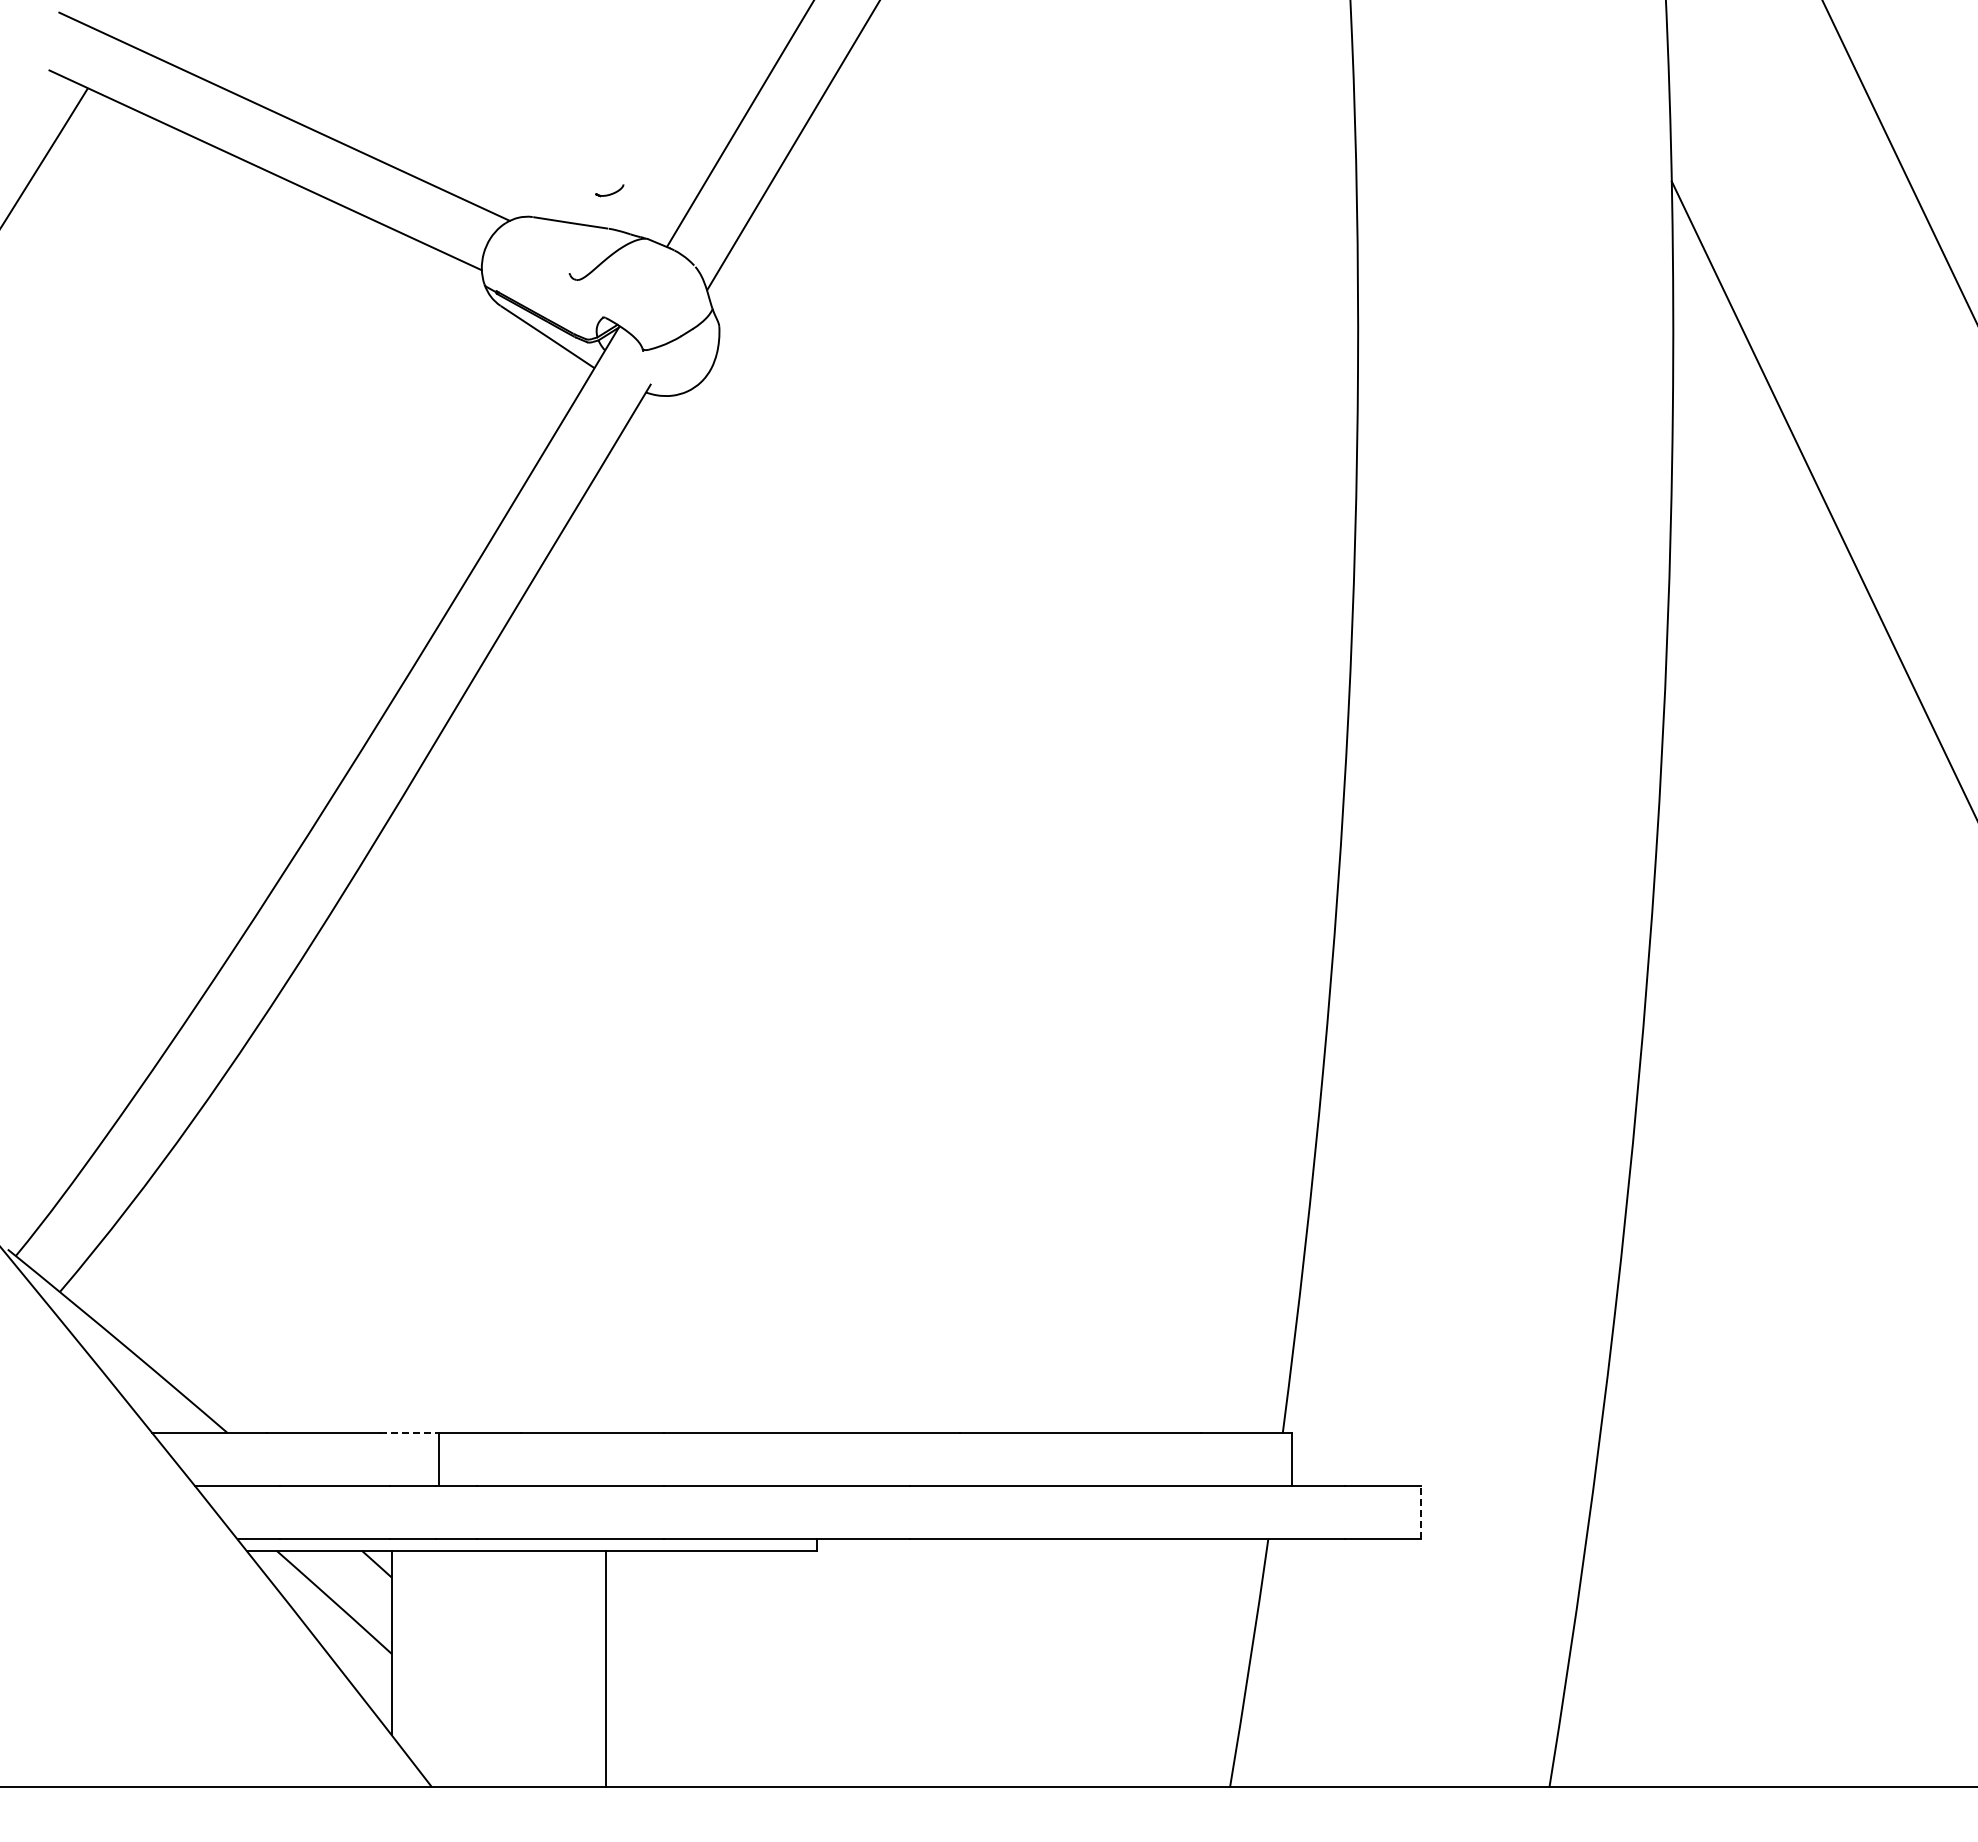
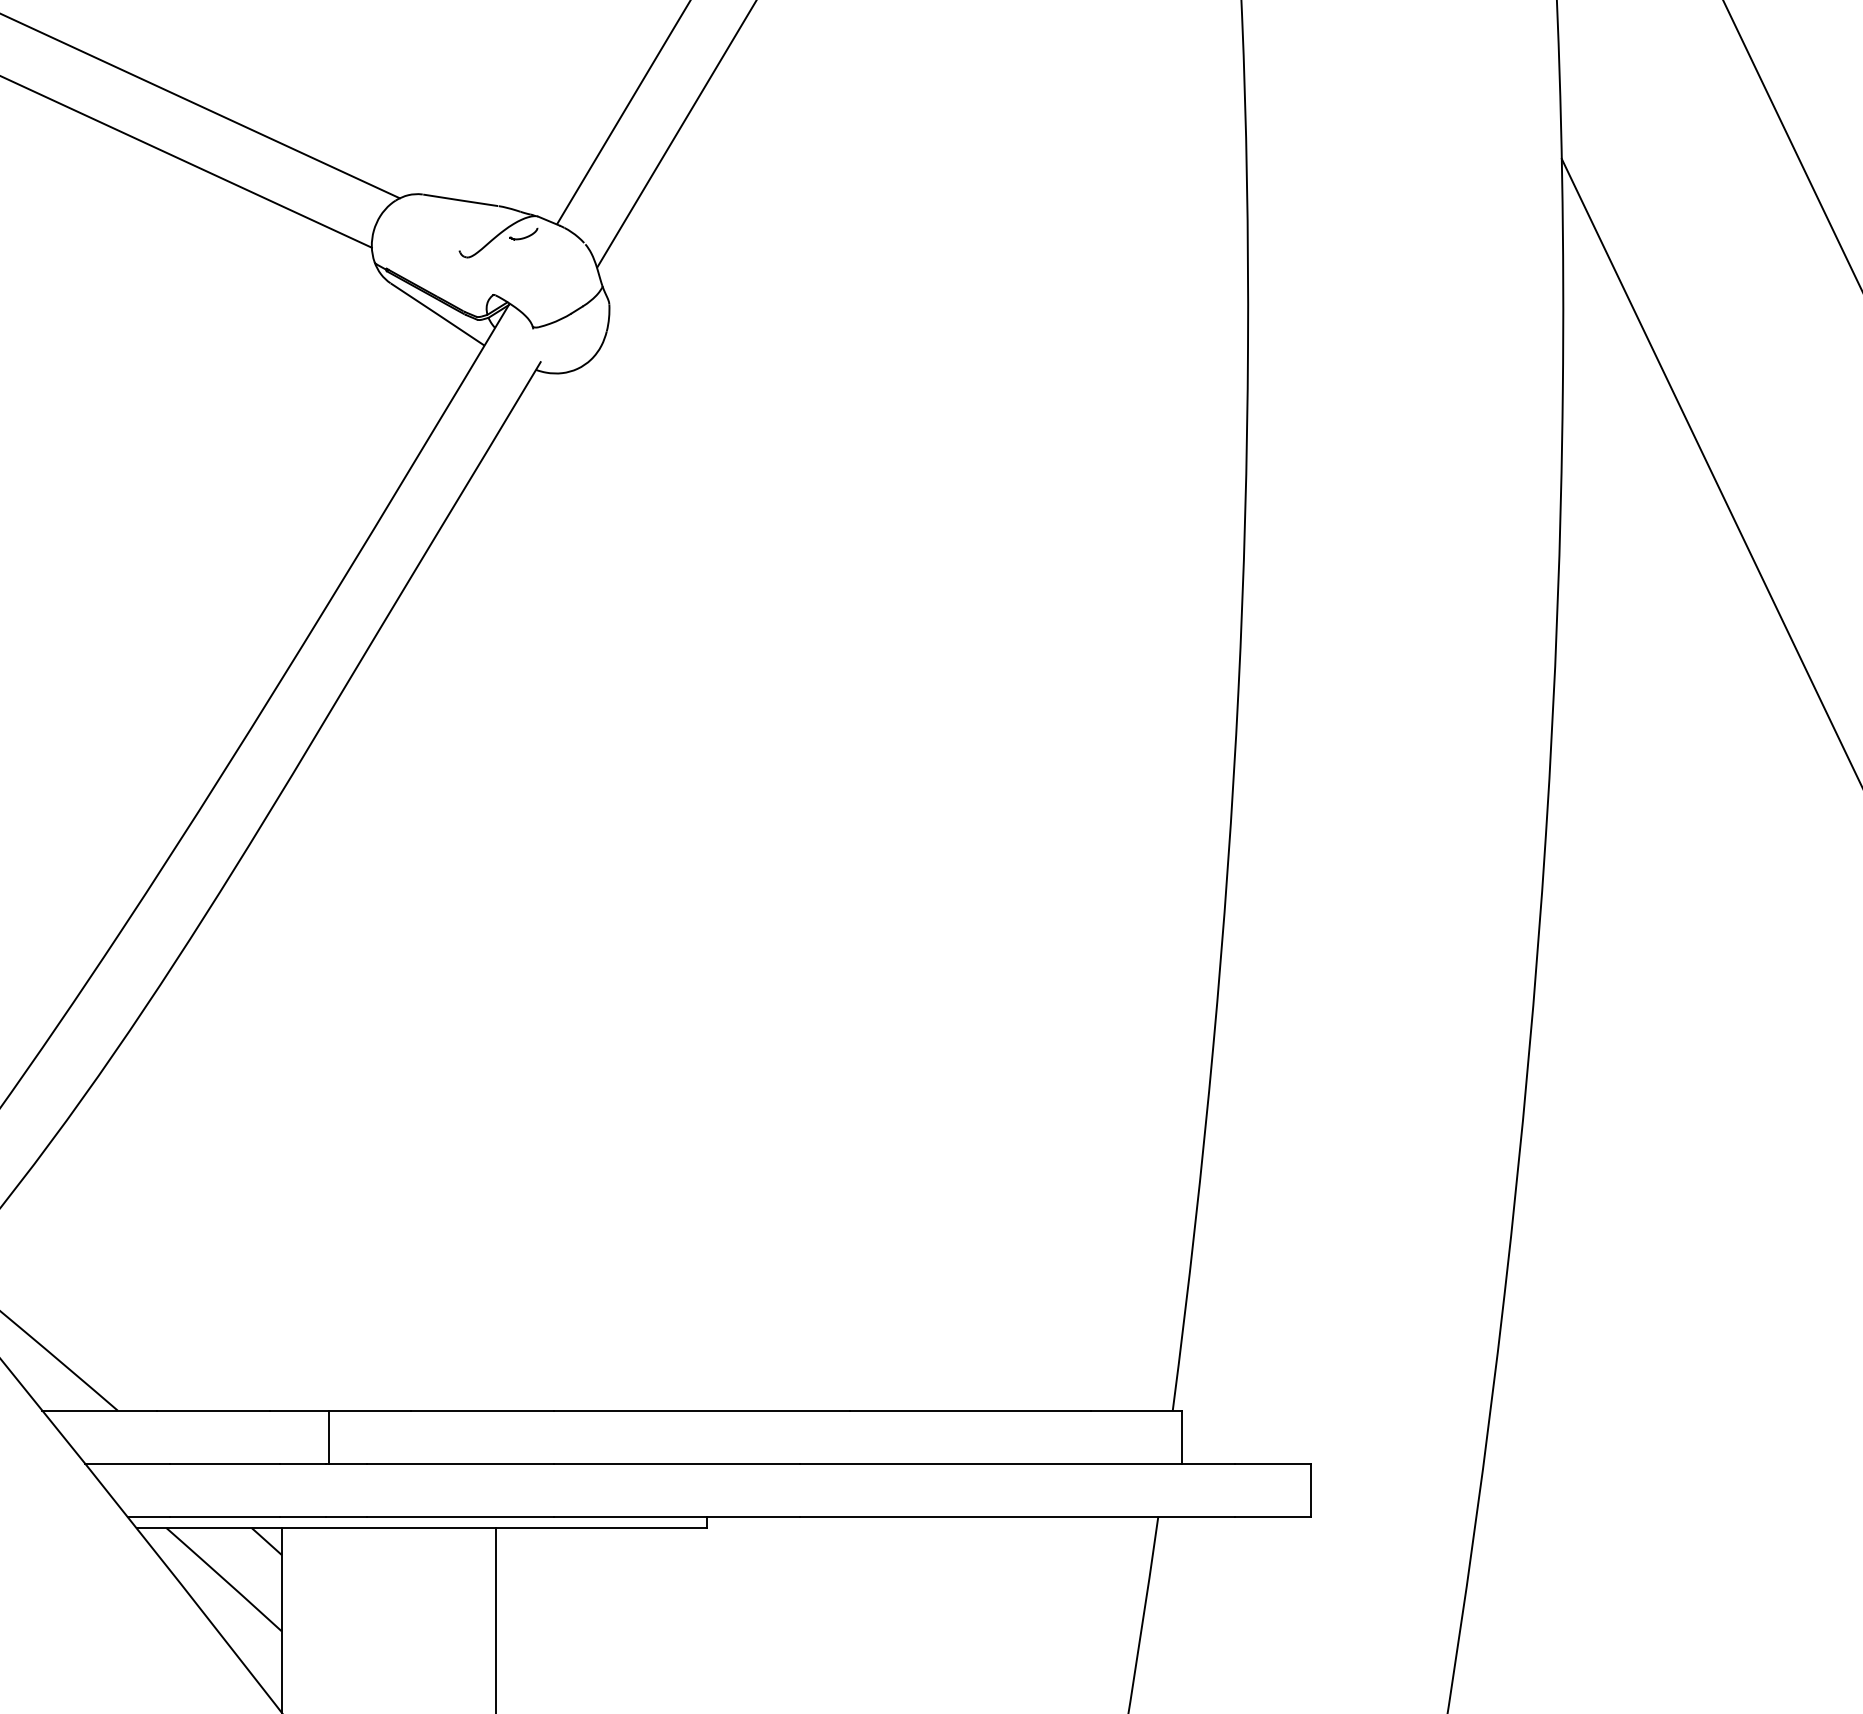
part: (609, 190) -> (523, 233), moved
line: (410, 1433) -> (300, 1410), dashed -> solid
line: (1420, 1512) -> (1310, 1489), dashed -> solid

